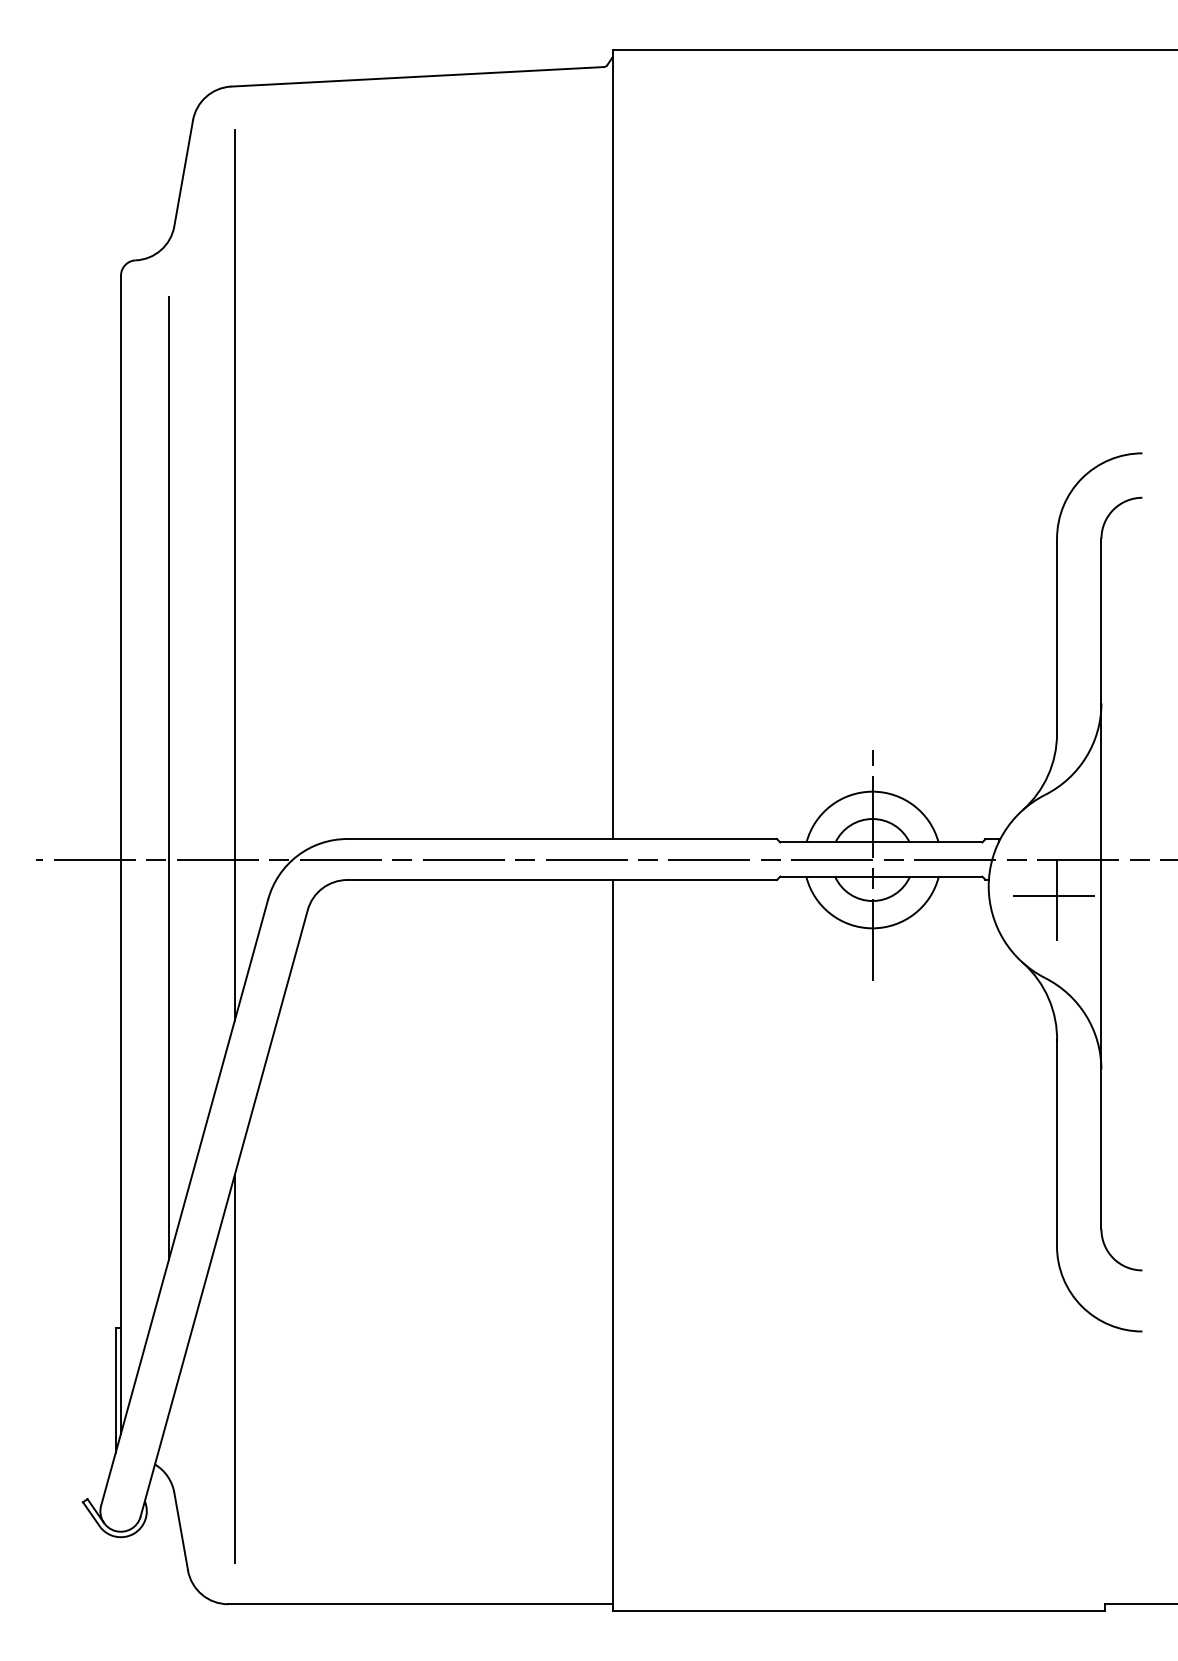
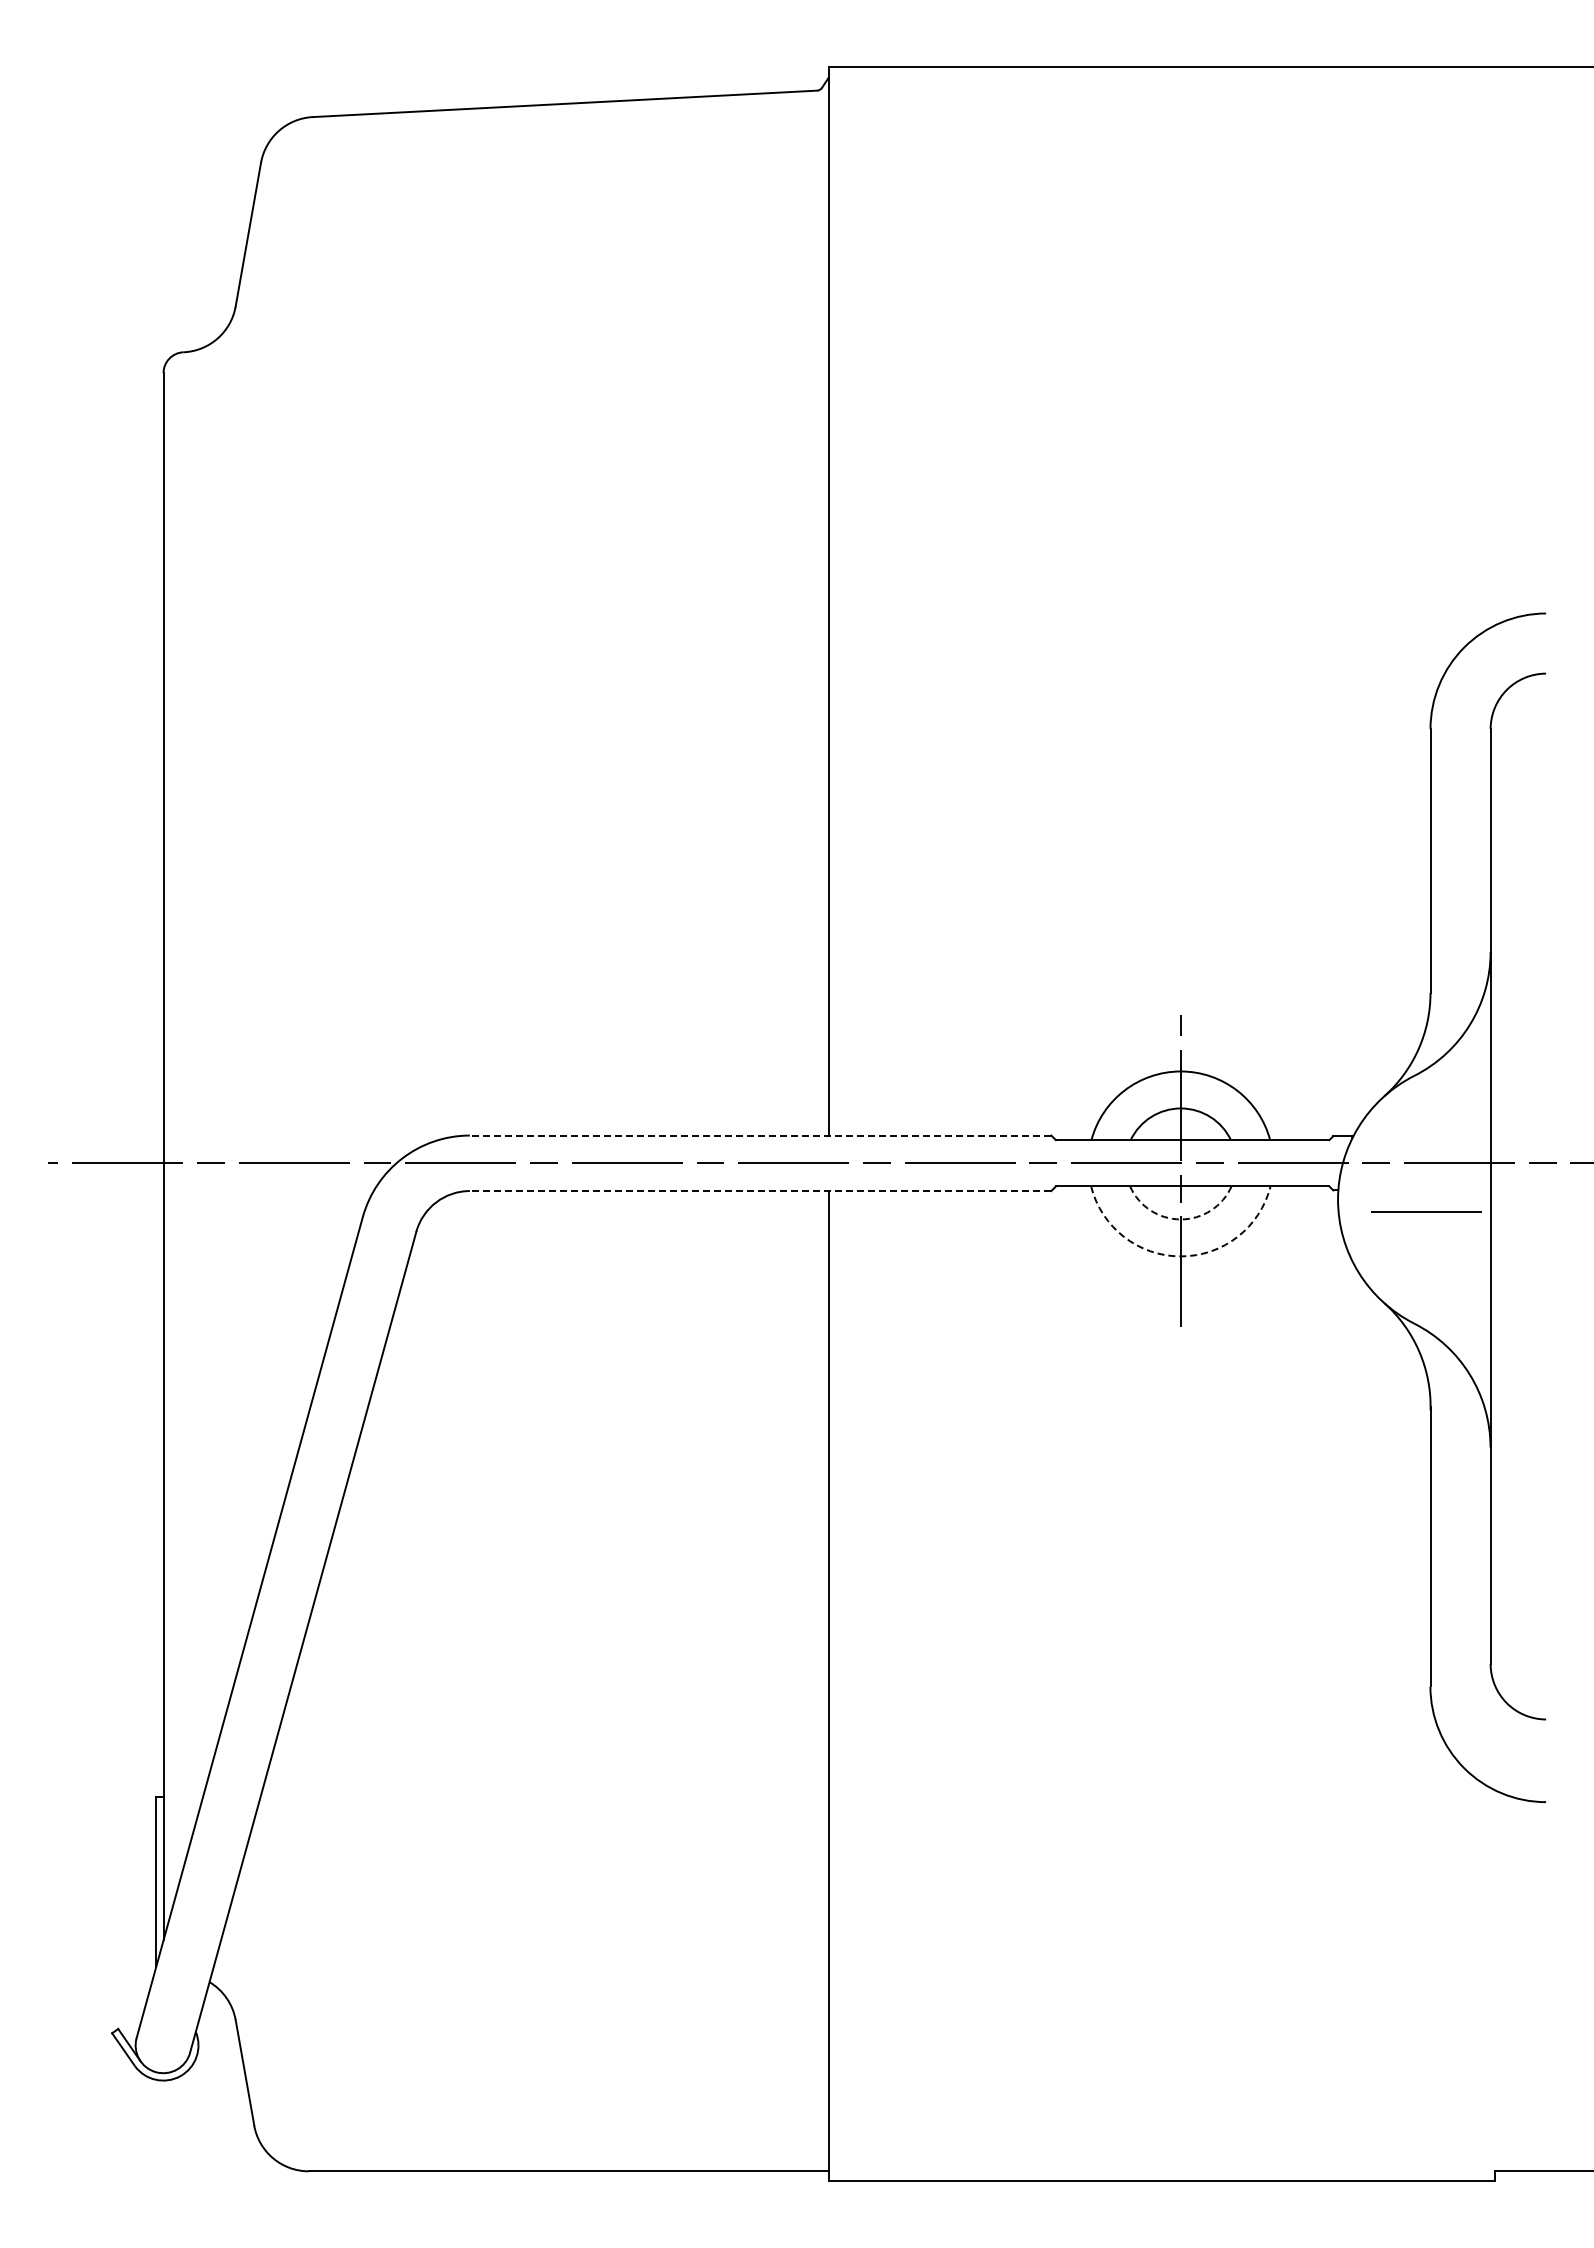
line: (234, 575) -> (317, 778), removed
line: (168, 778) -> (228, 1053), removed
line: (562, 838) -> (760, 1135), solid -> dashed
line: (562, 880) -> (760, 1191), solid -> dashed
line: (1057, 895) -> (1430, 1211), removed
arc: (872, 901) -> (1180, 1219), solid -> dashed
arc: (872, 928) -> (1180, 1256), solid -> dashed
line: (234, 1368) -> (317, 1852), removed

